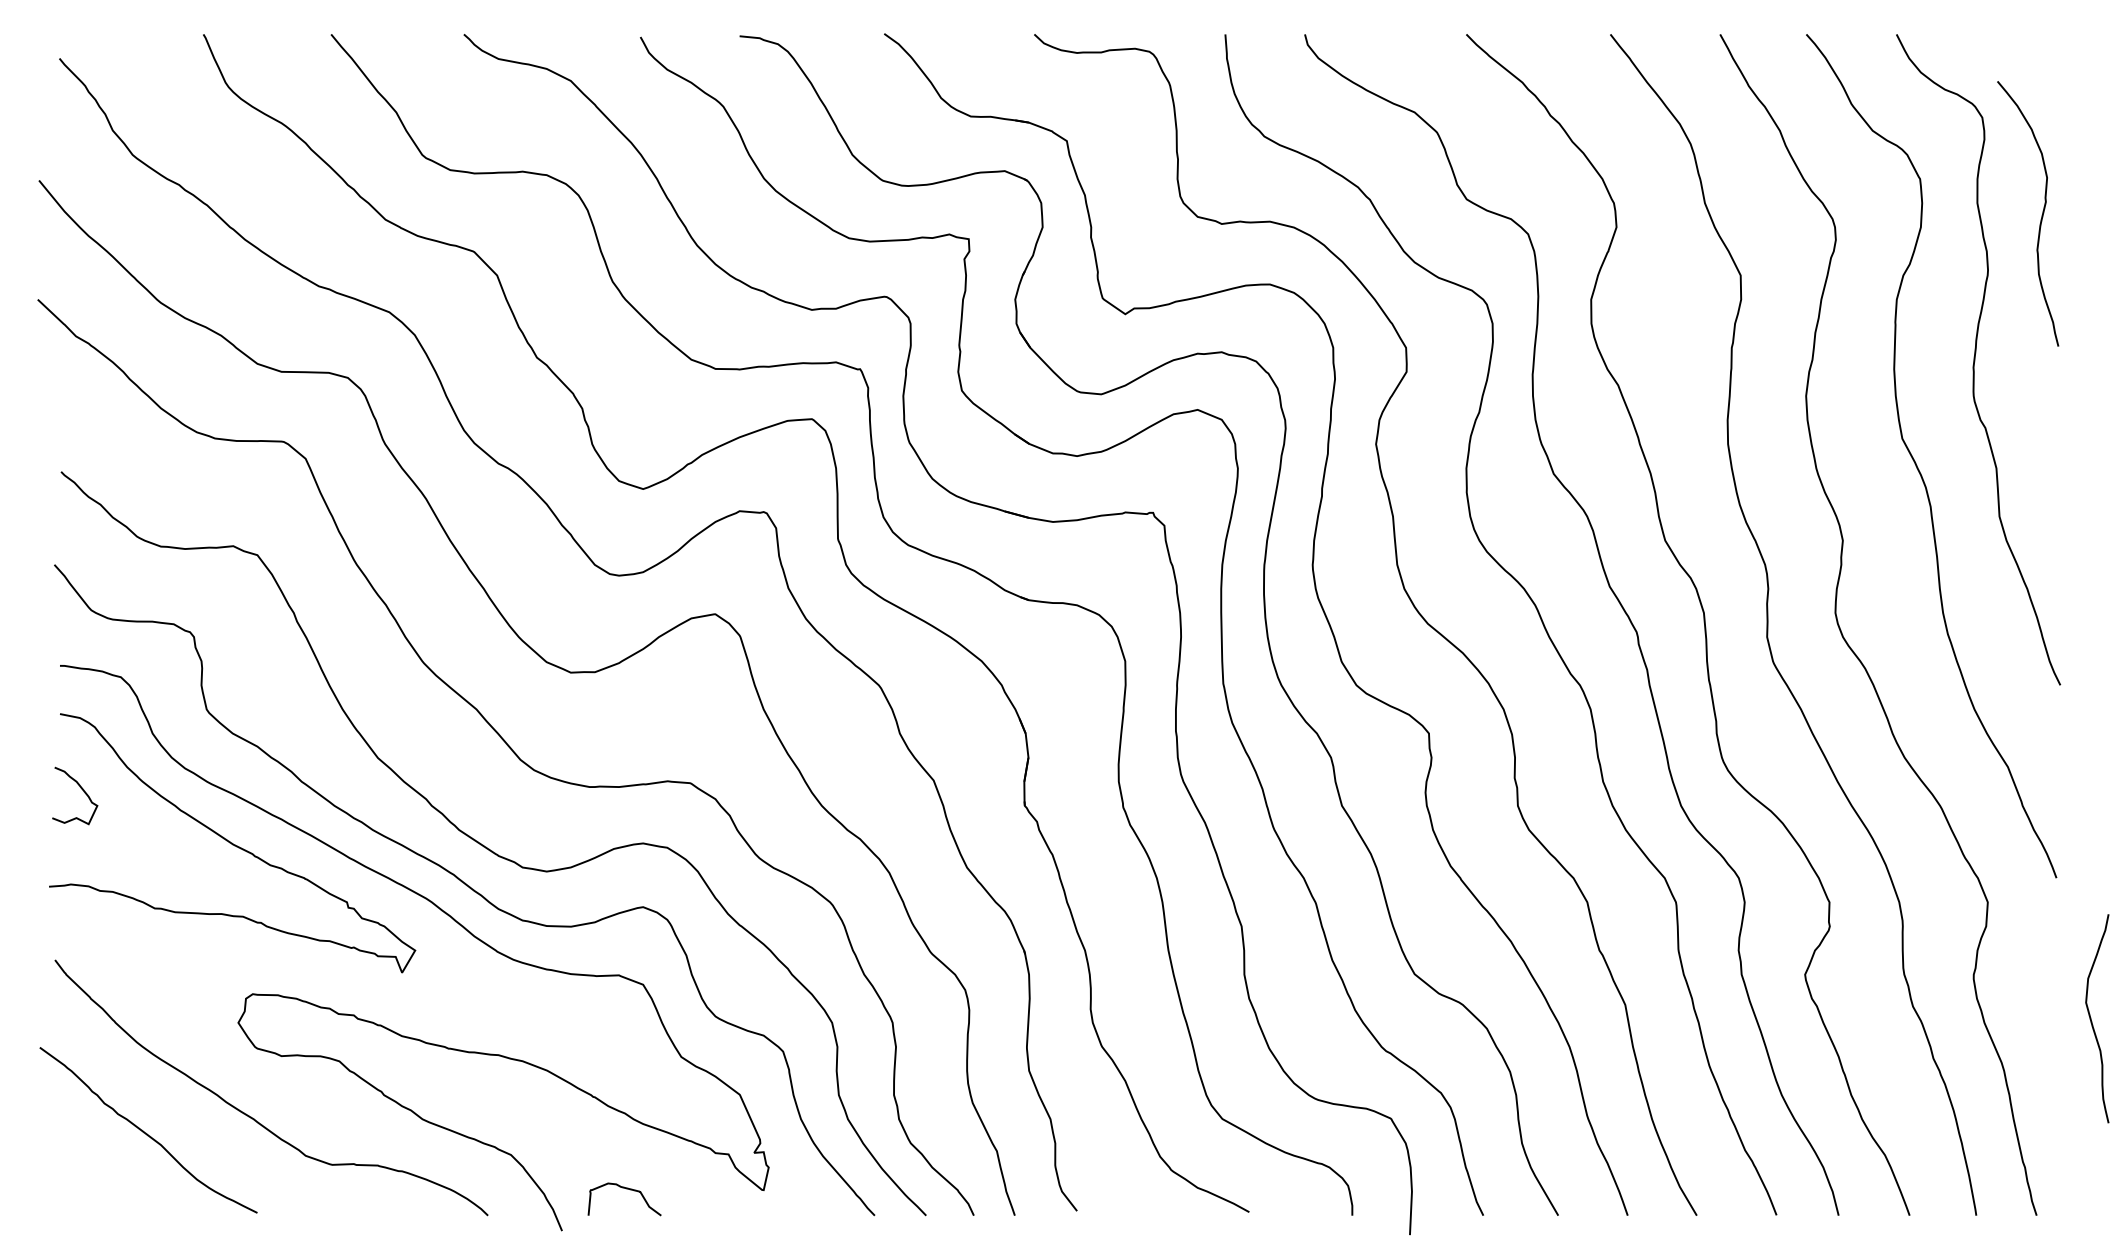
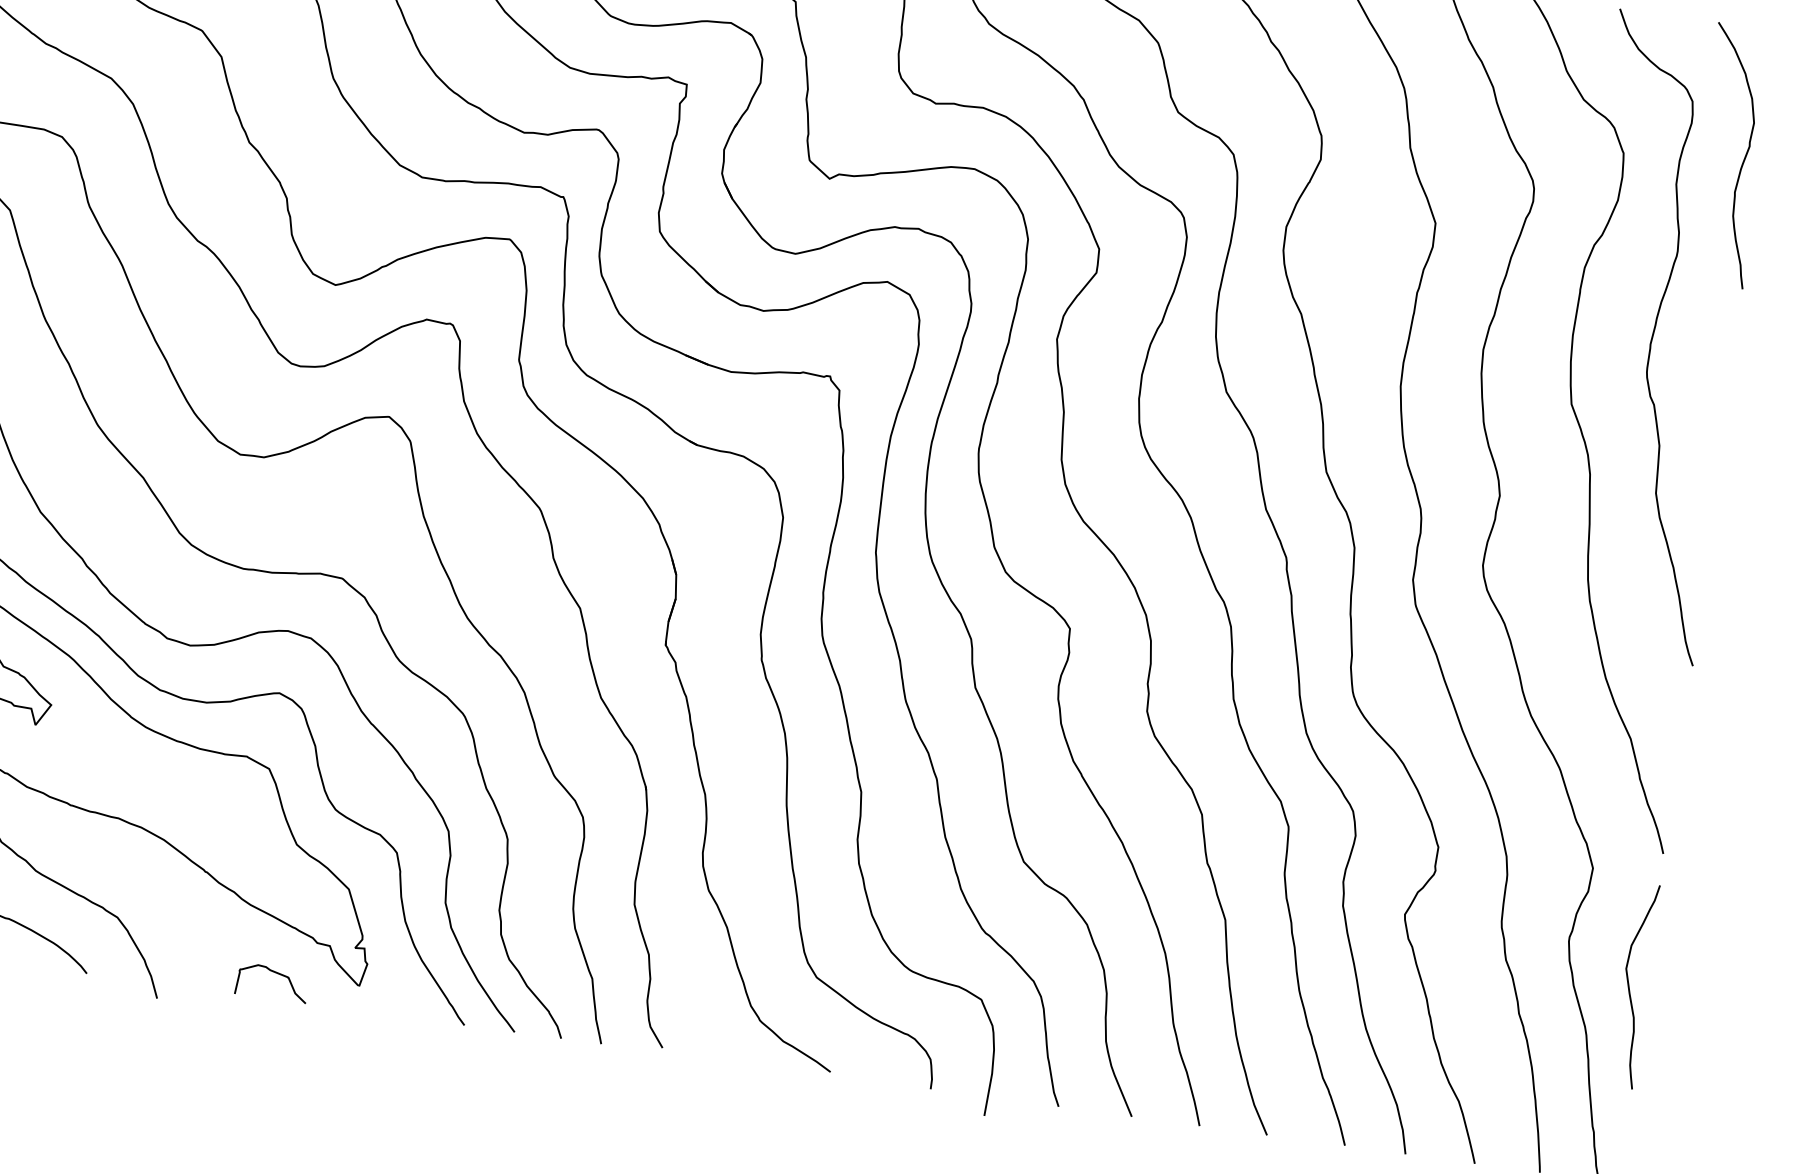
curve: (2041, 215) -> (1743, 159), moved
curve: (2092, 1021) -> (1630, 987), moved
curve: (626, 1189) -> (275, 973), moved

